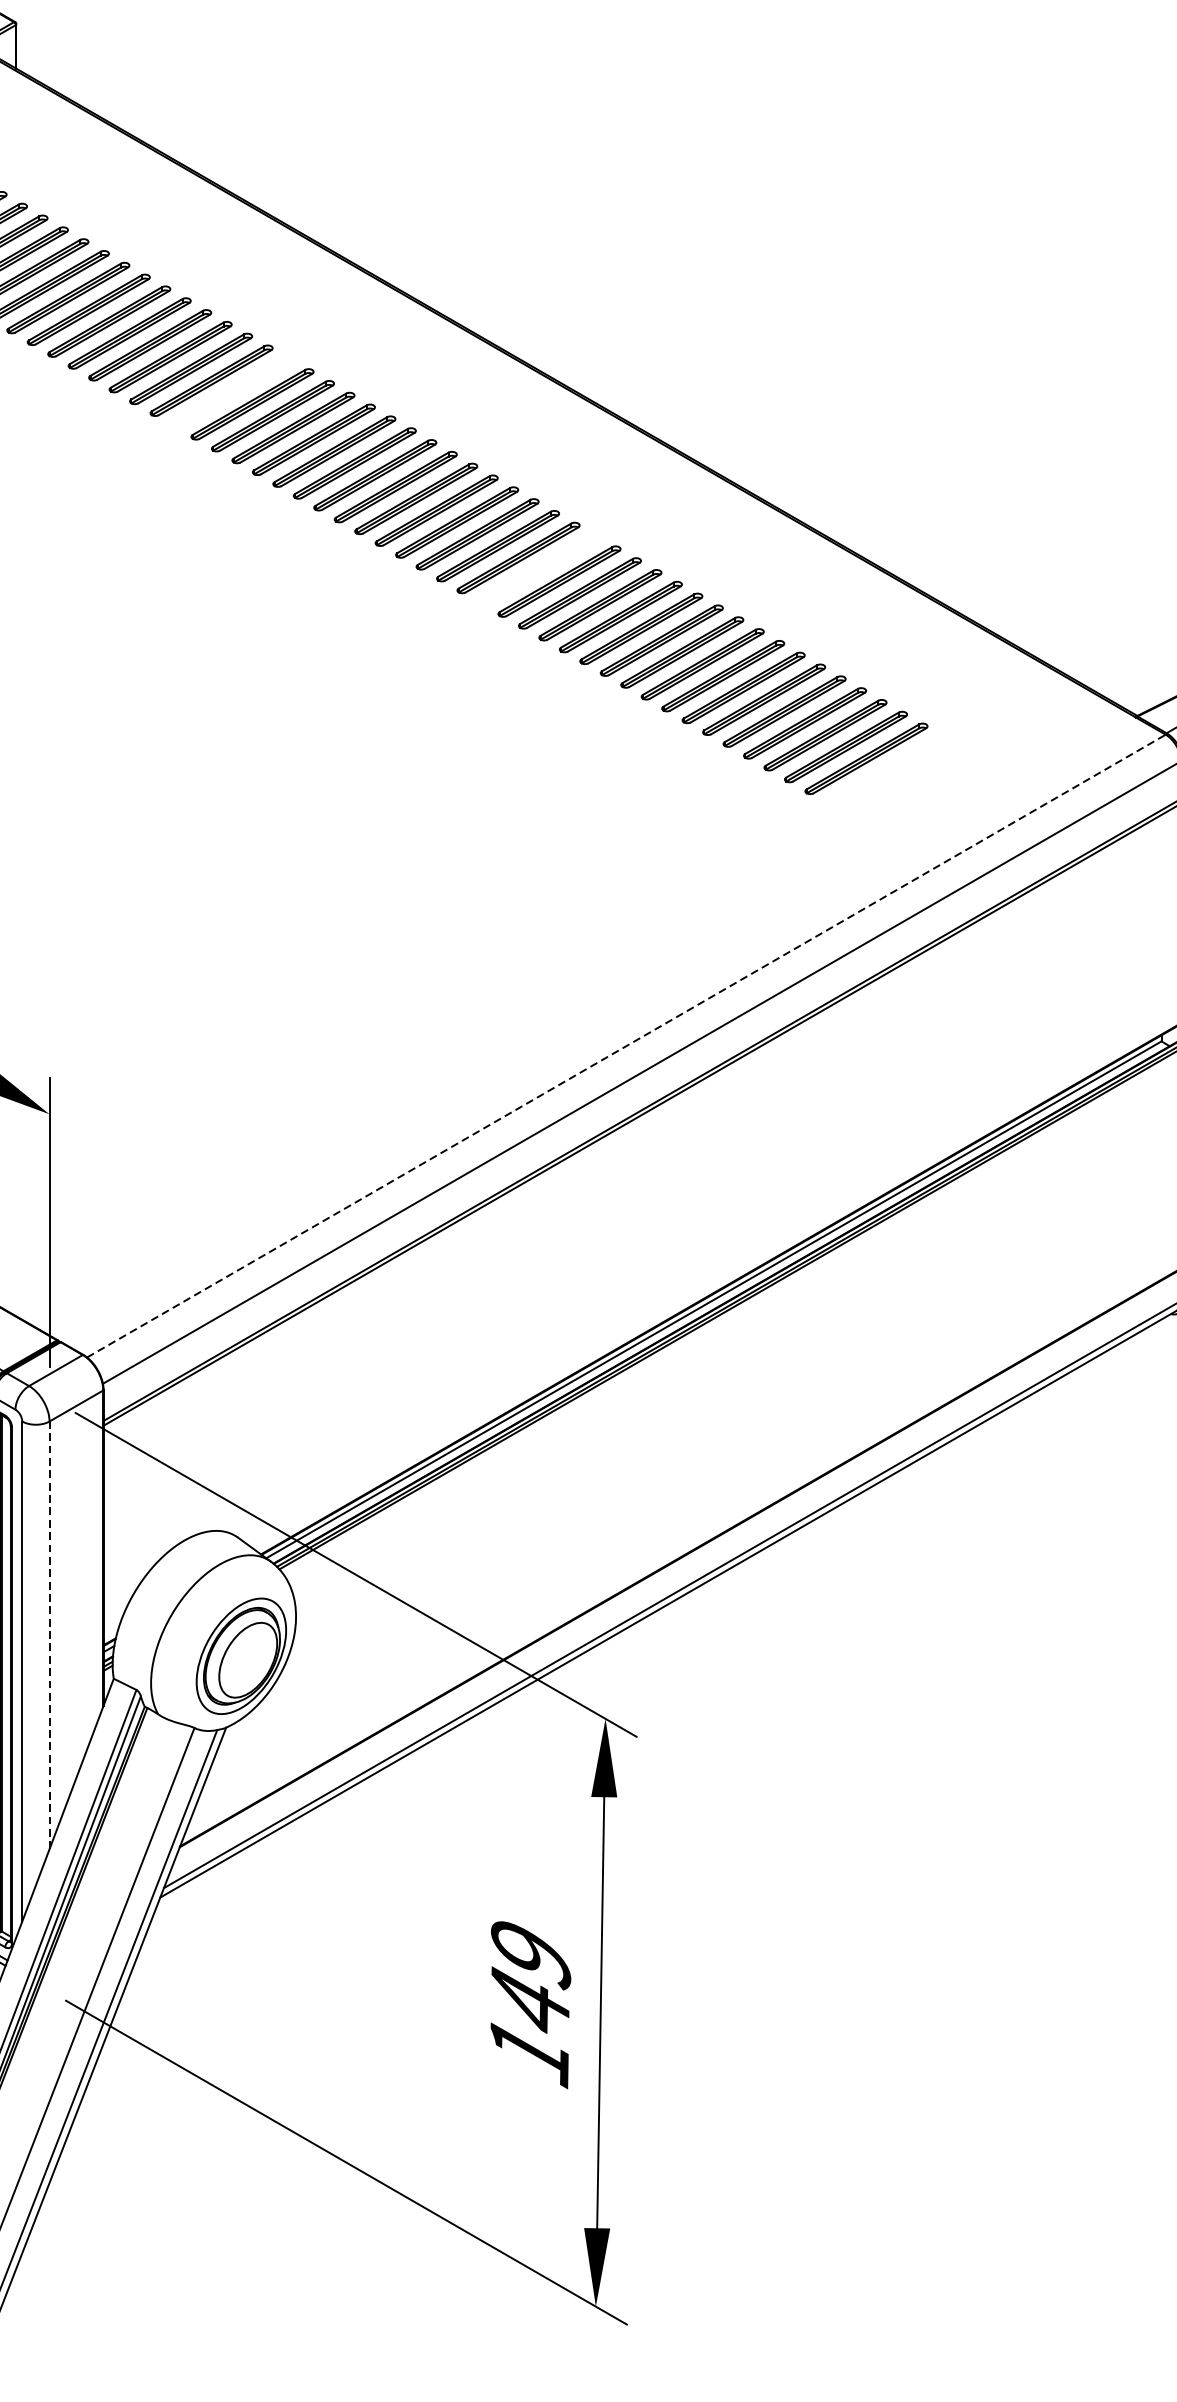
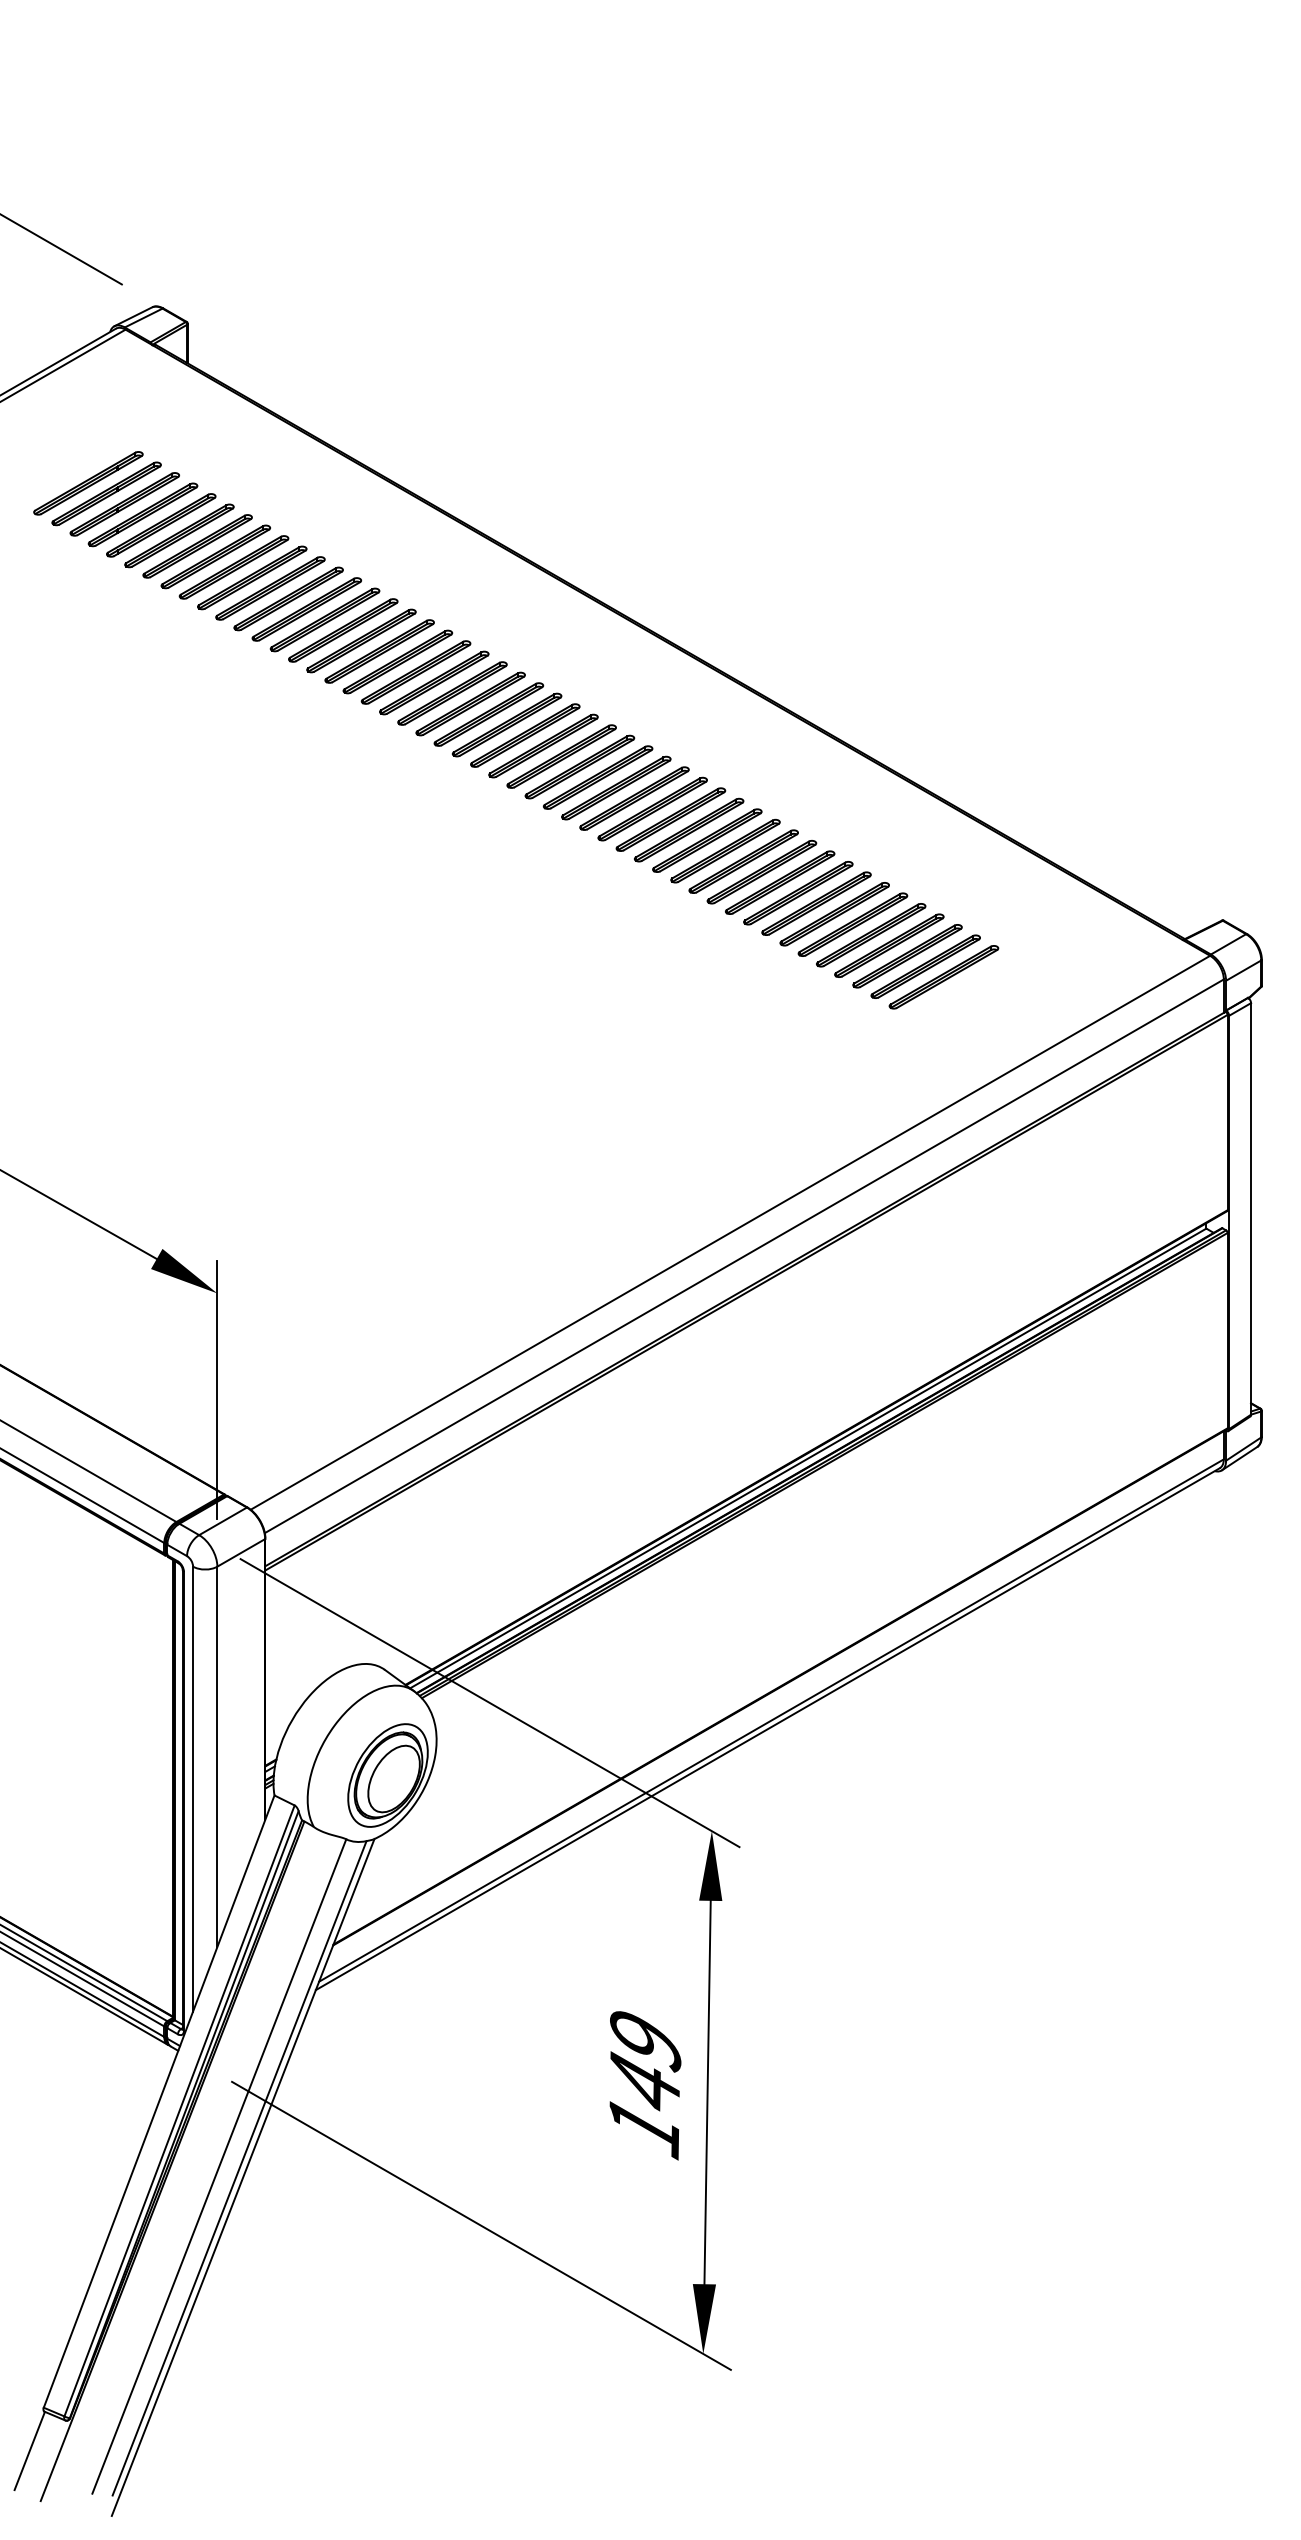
part: (231, 392) -> (379, 651), added
part: (538, 569) -> (652, 808), added
line: (626, 1045) -> (730, 1232), dashed -> solid
line: (49, 1634) -> (217, 1756), dashed -> solid

